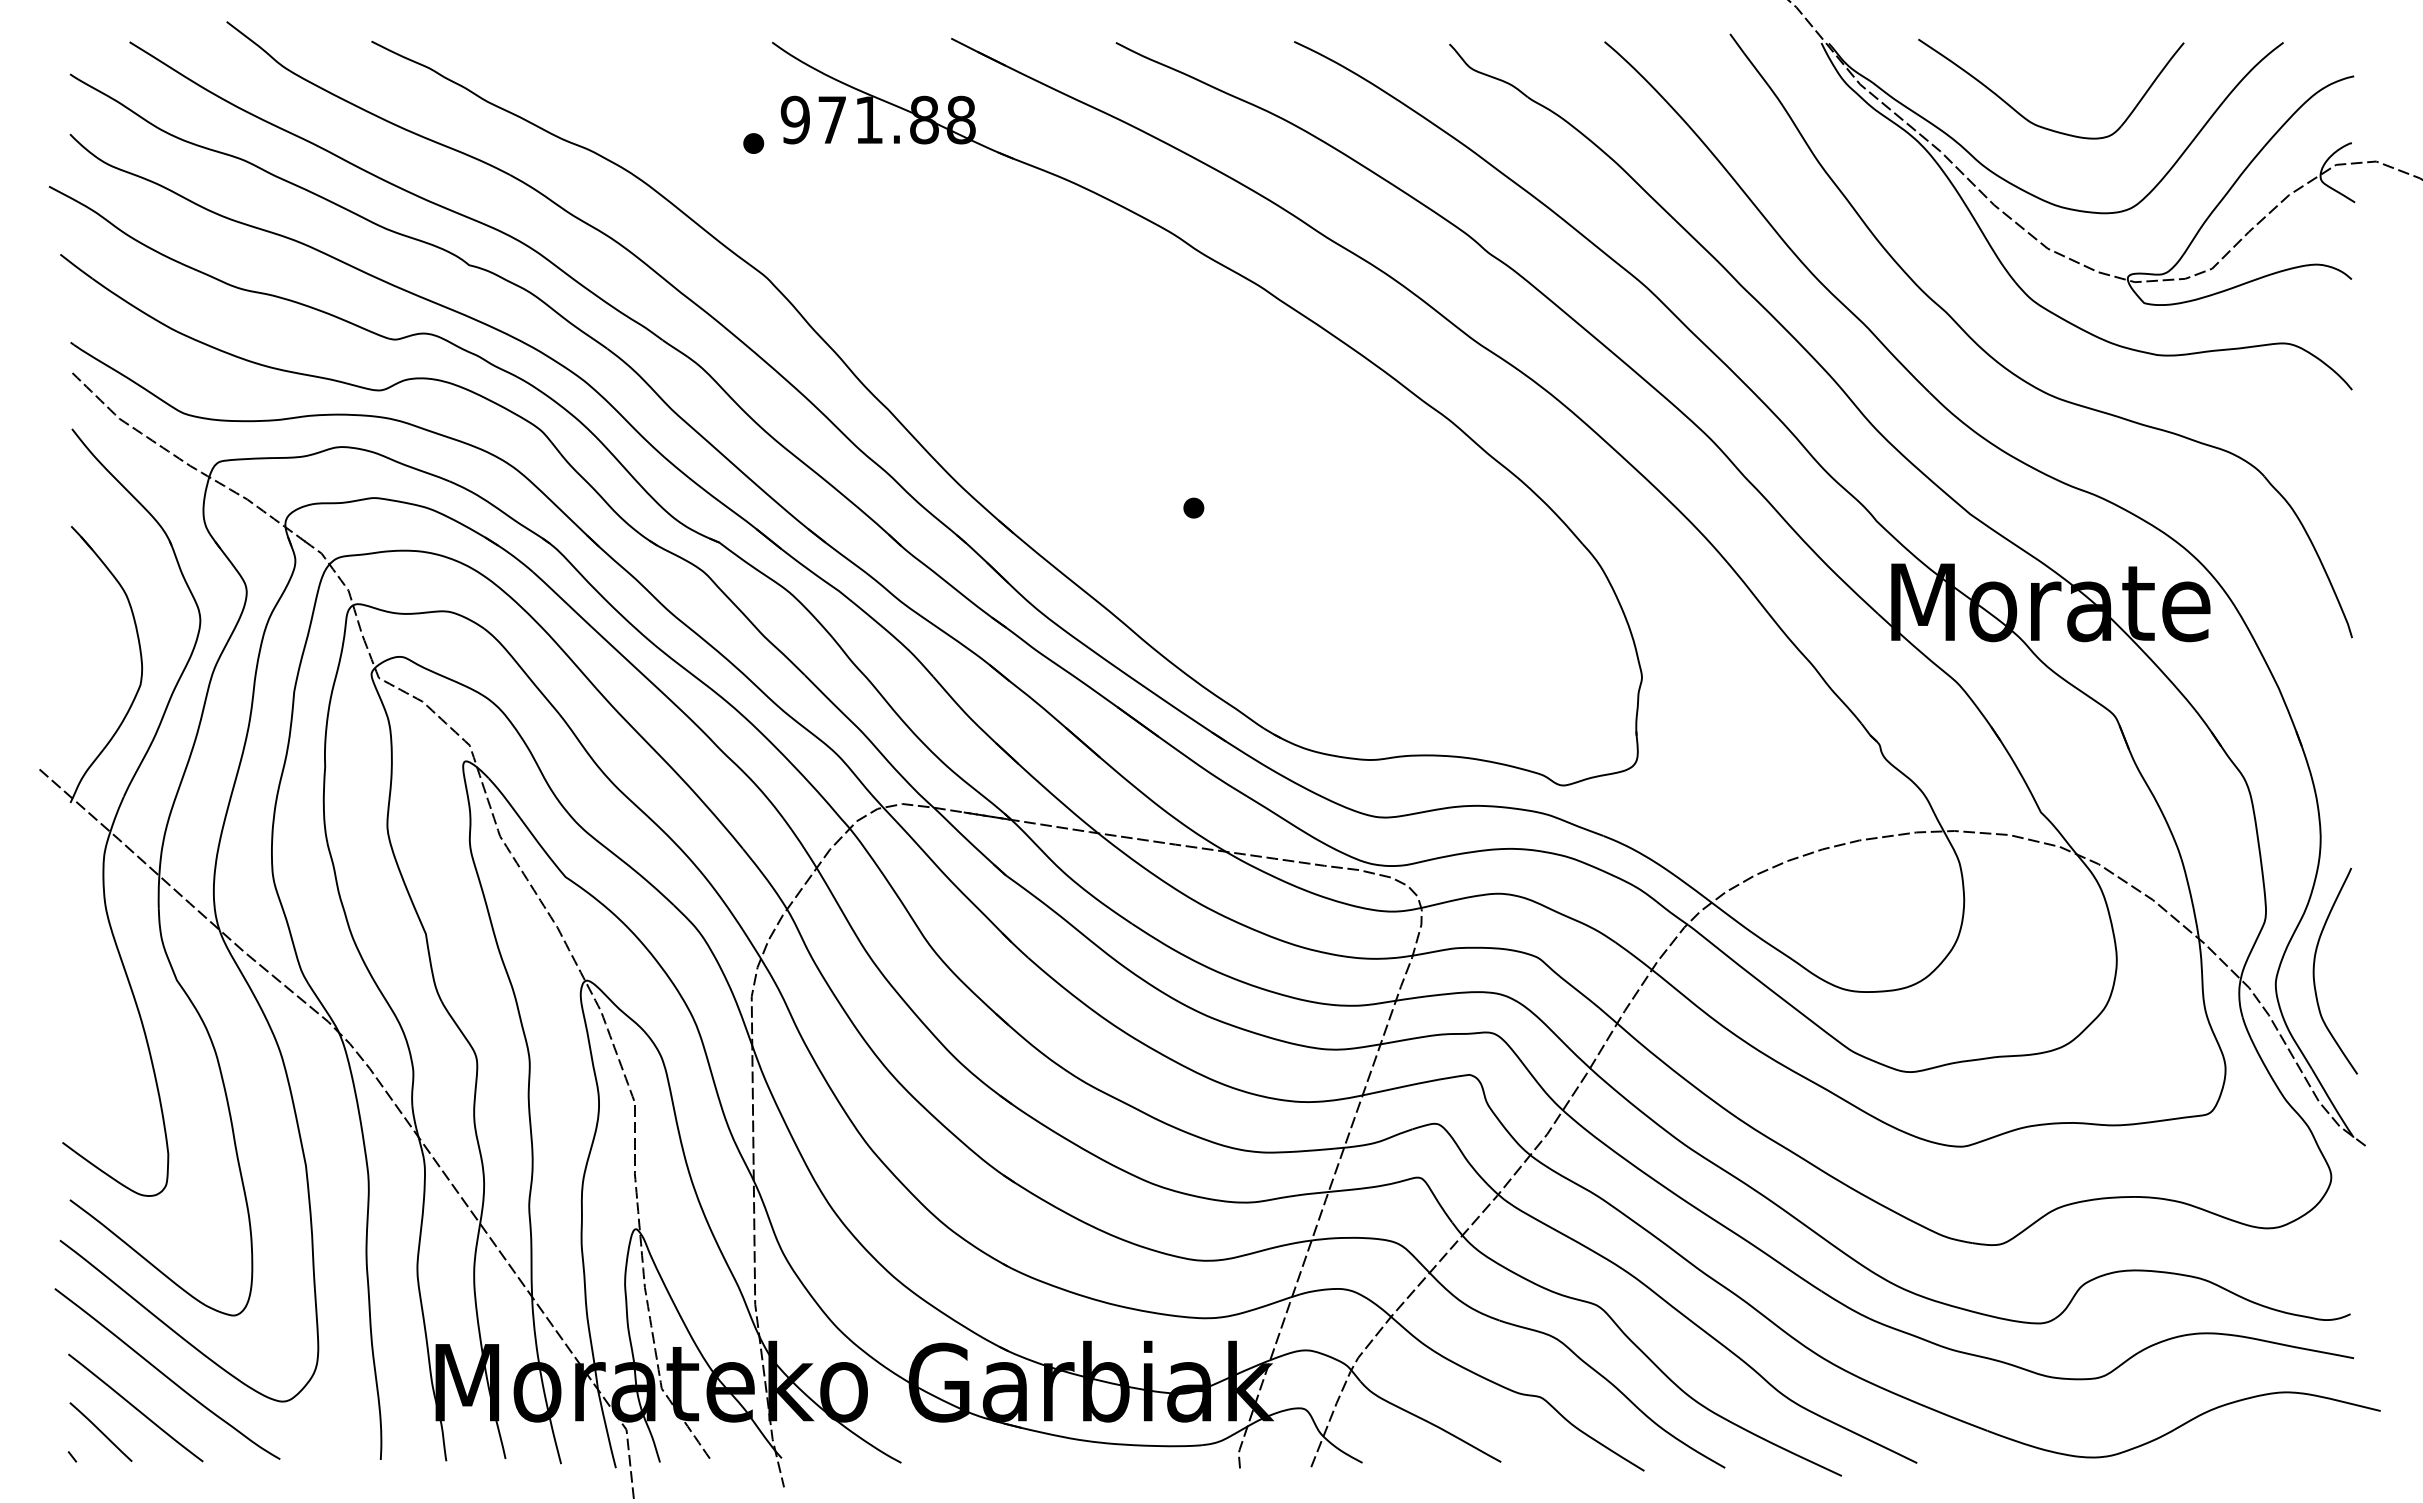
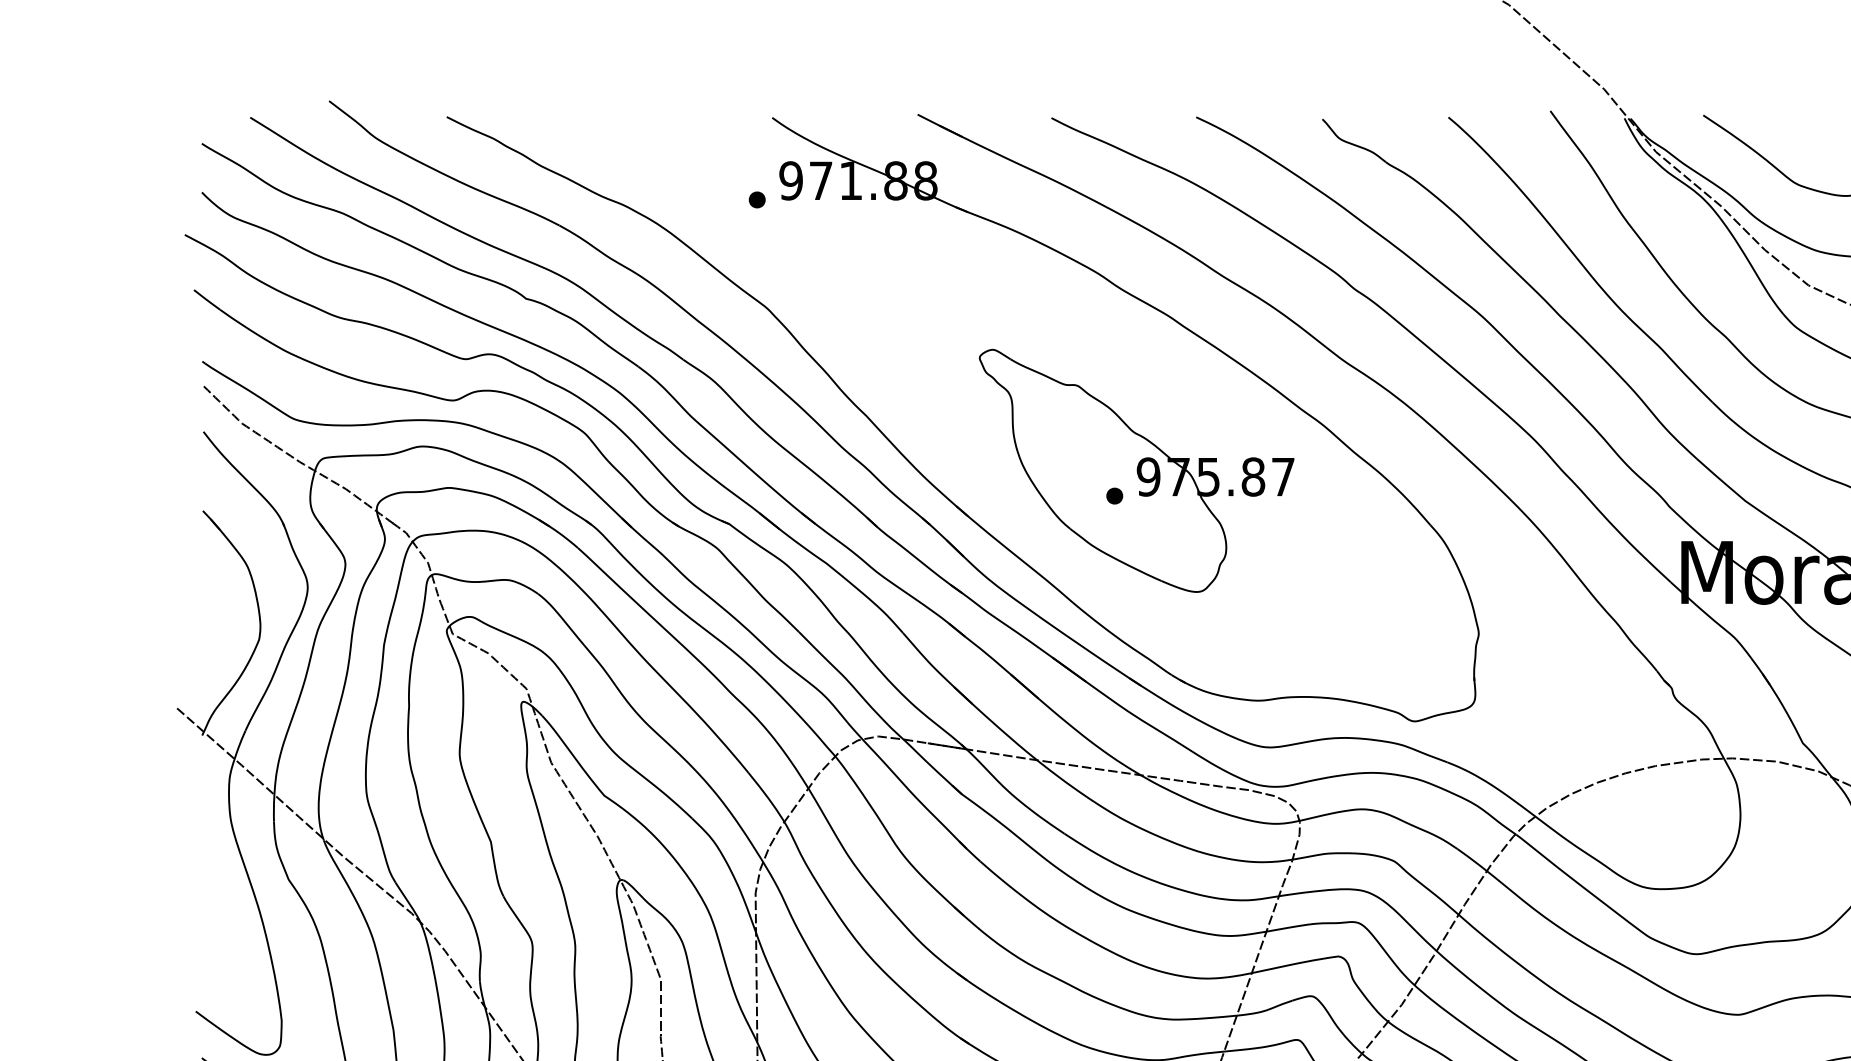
part: (1220, 477) -> (1136, 471), added

